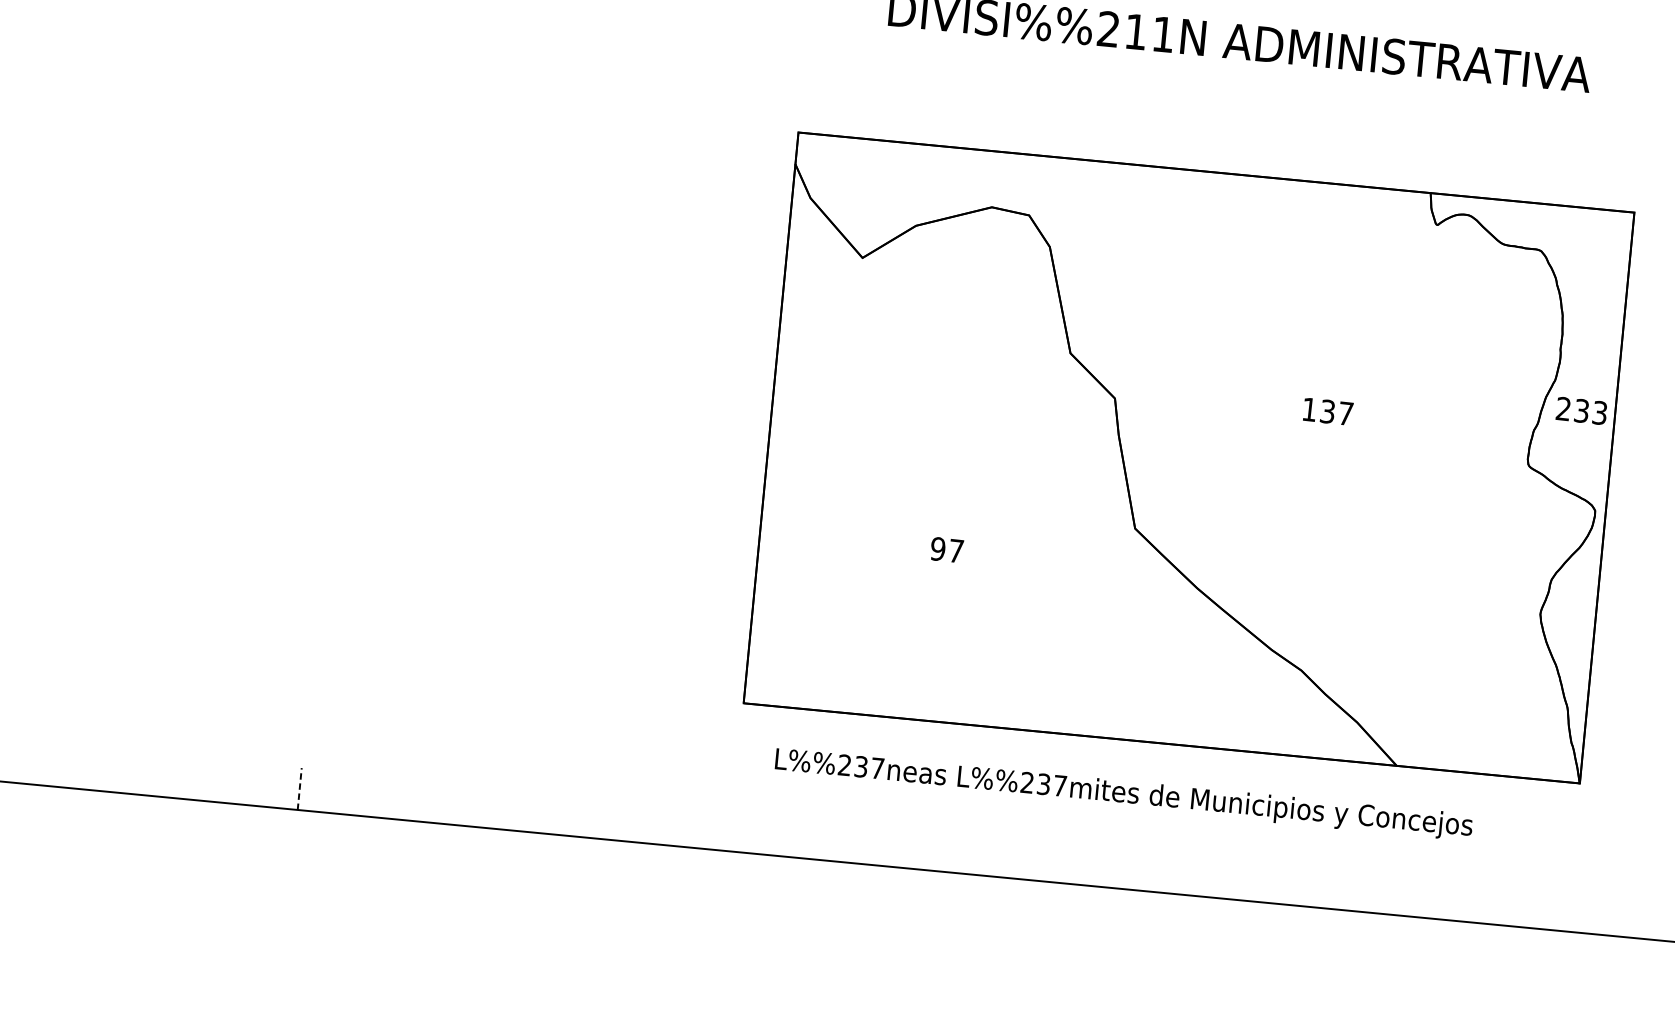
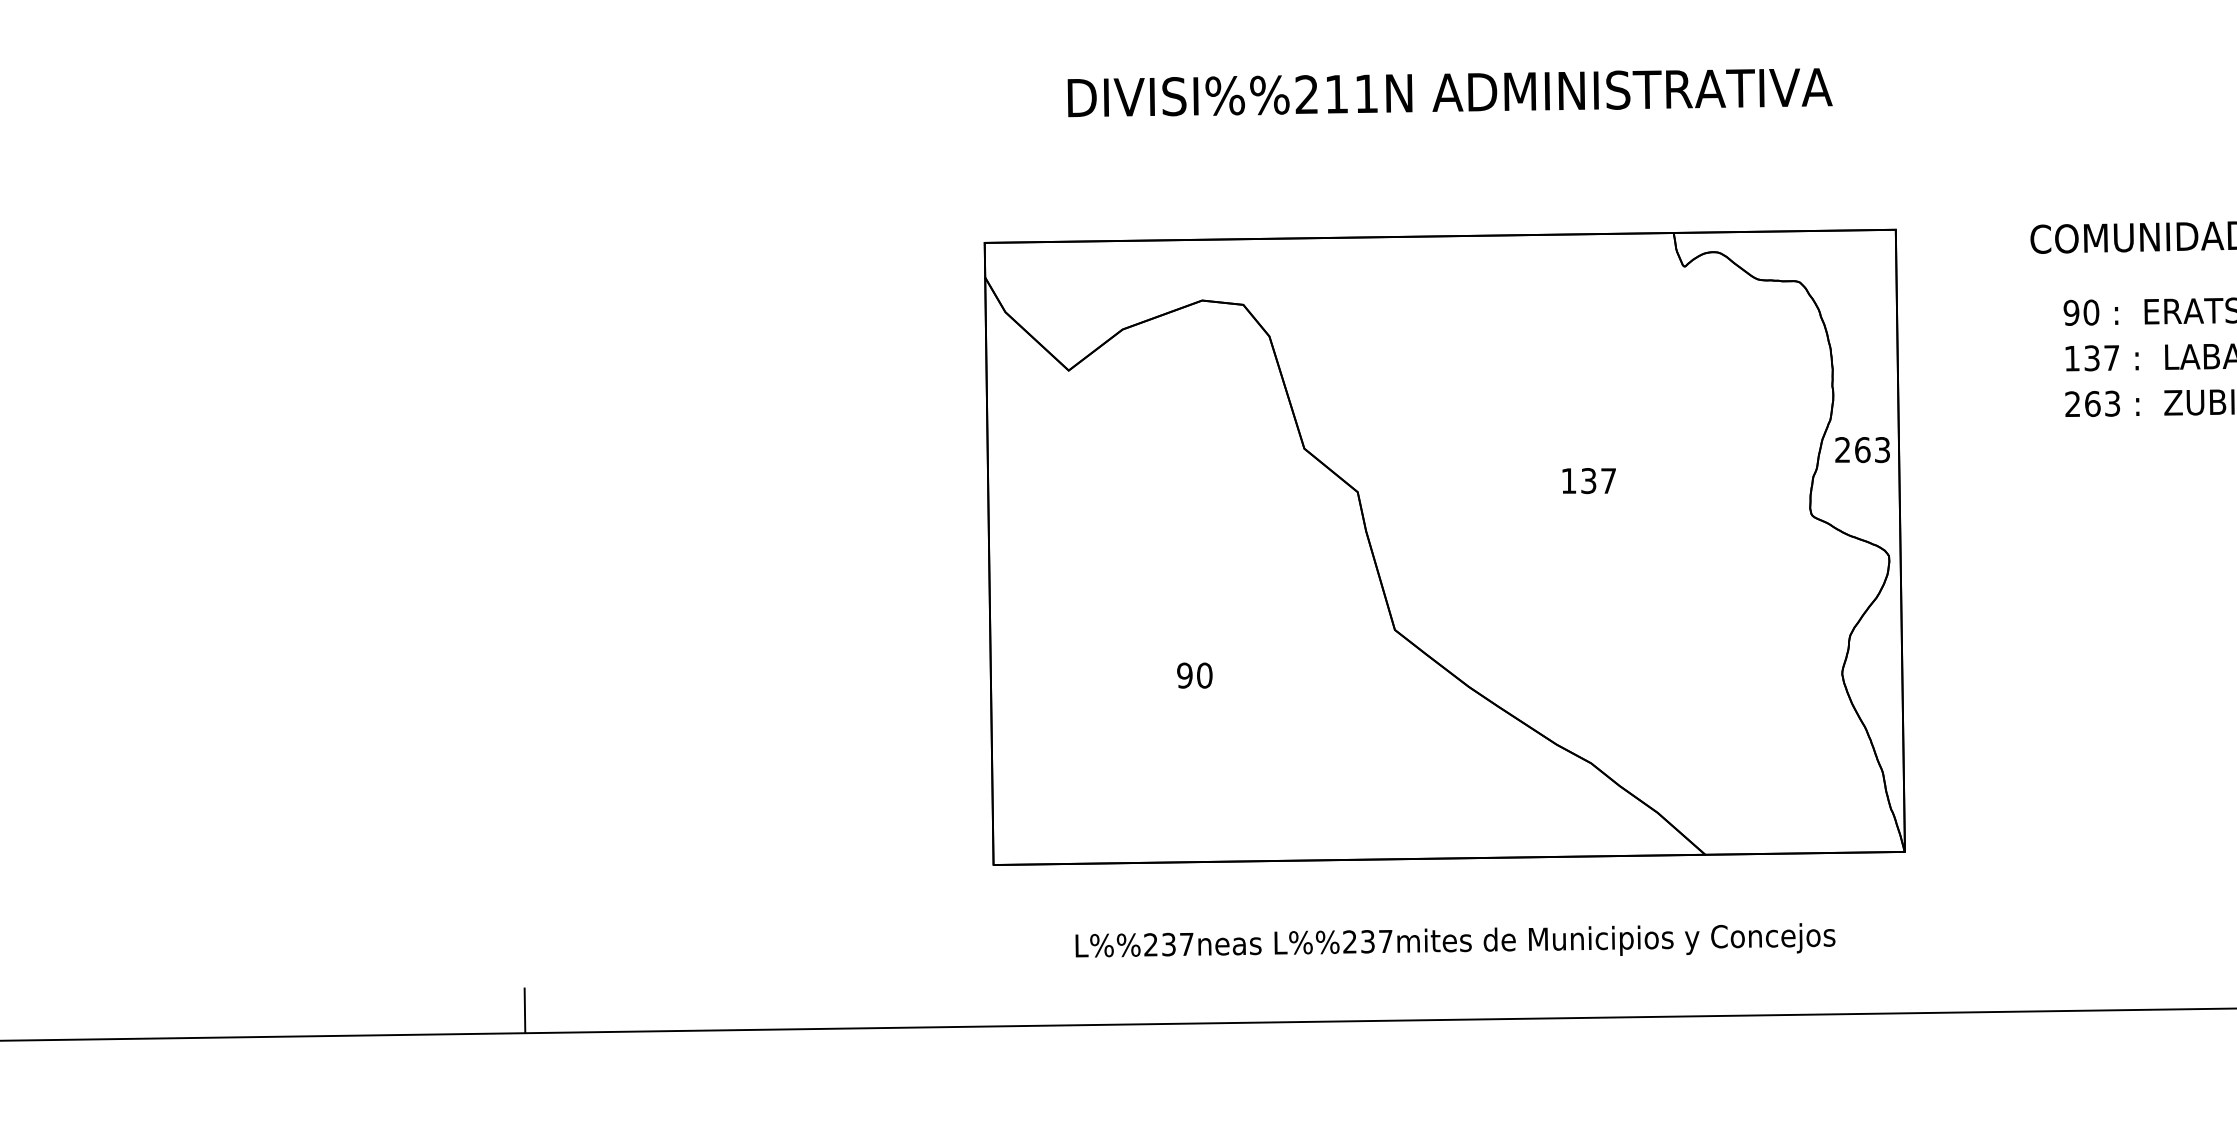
text: (1581, 411) -> (1862, 450), 233 -> 263
text: (956, 550) -> (1204, 675), 97 -> 90
line: (299, 789) -> (524, 1010), dashed -> solid
text: (1124, 792) -> (1455, 940), moved

